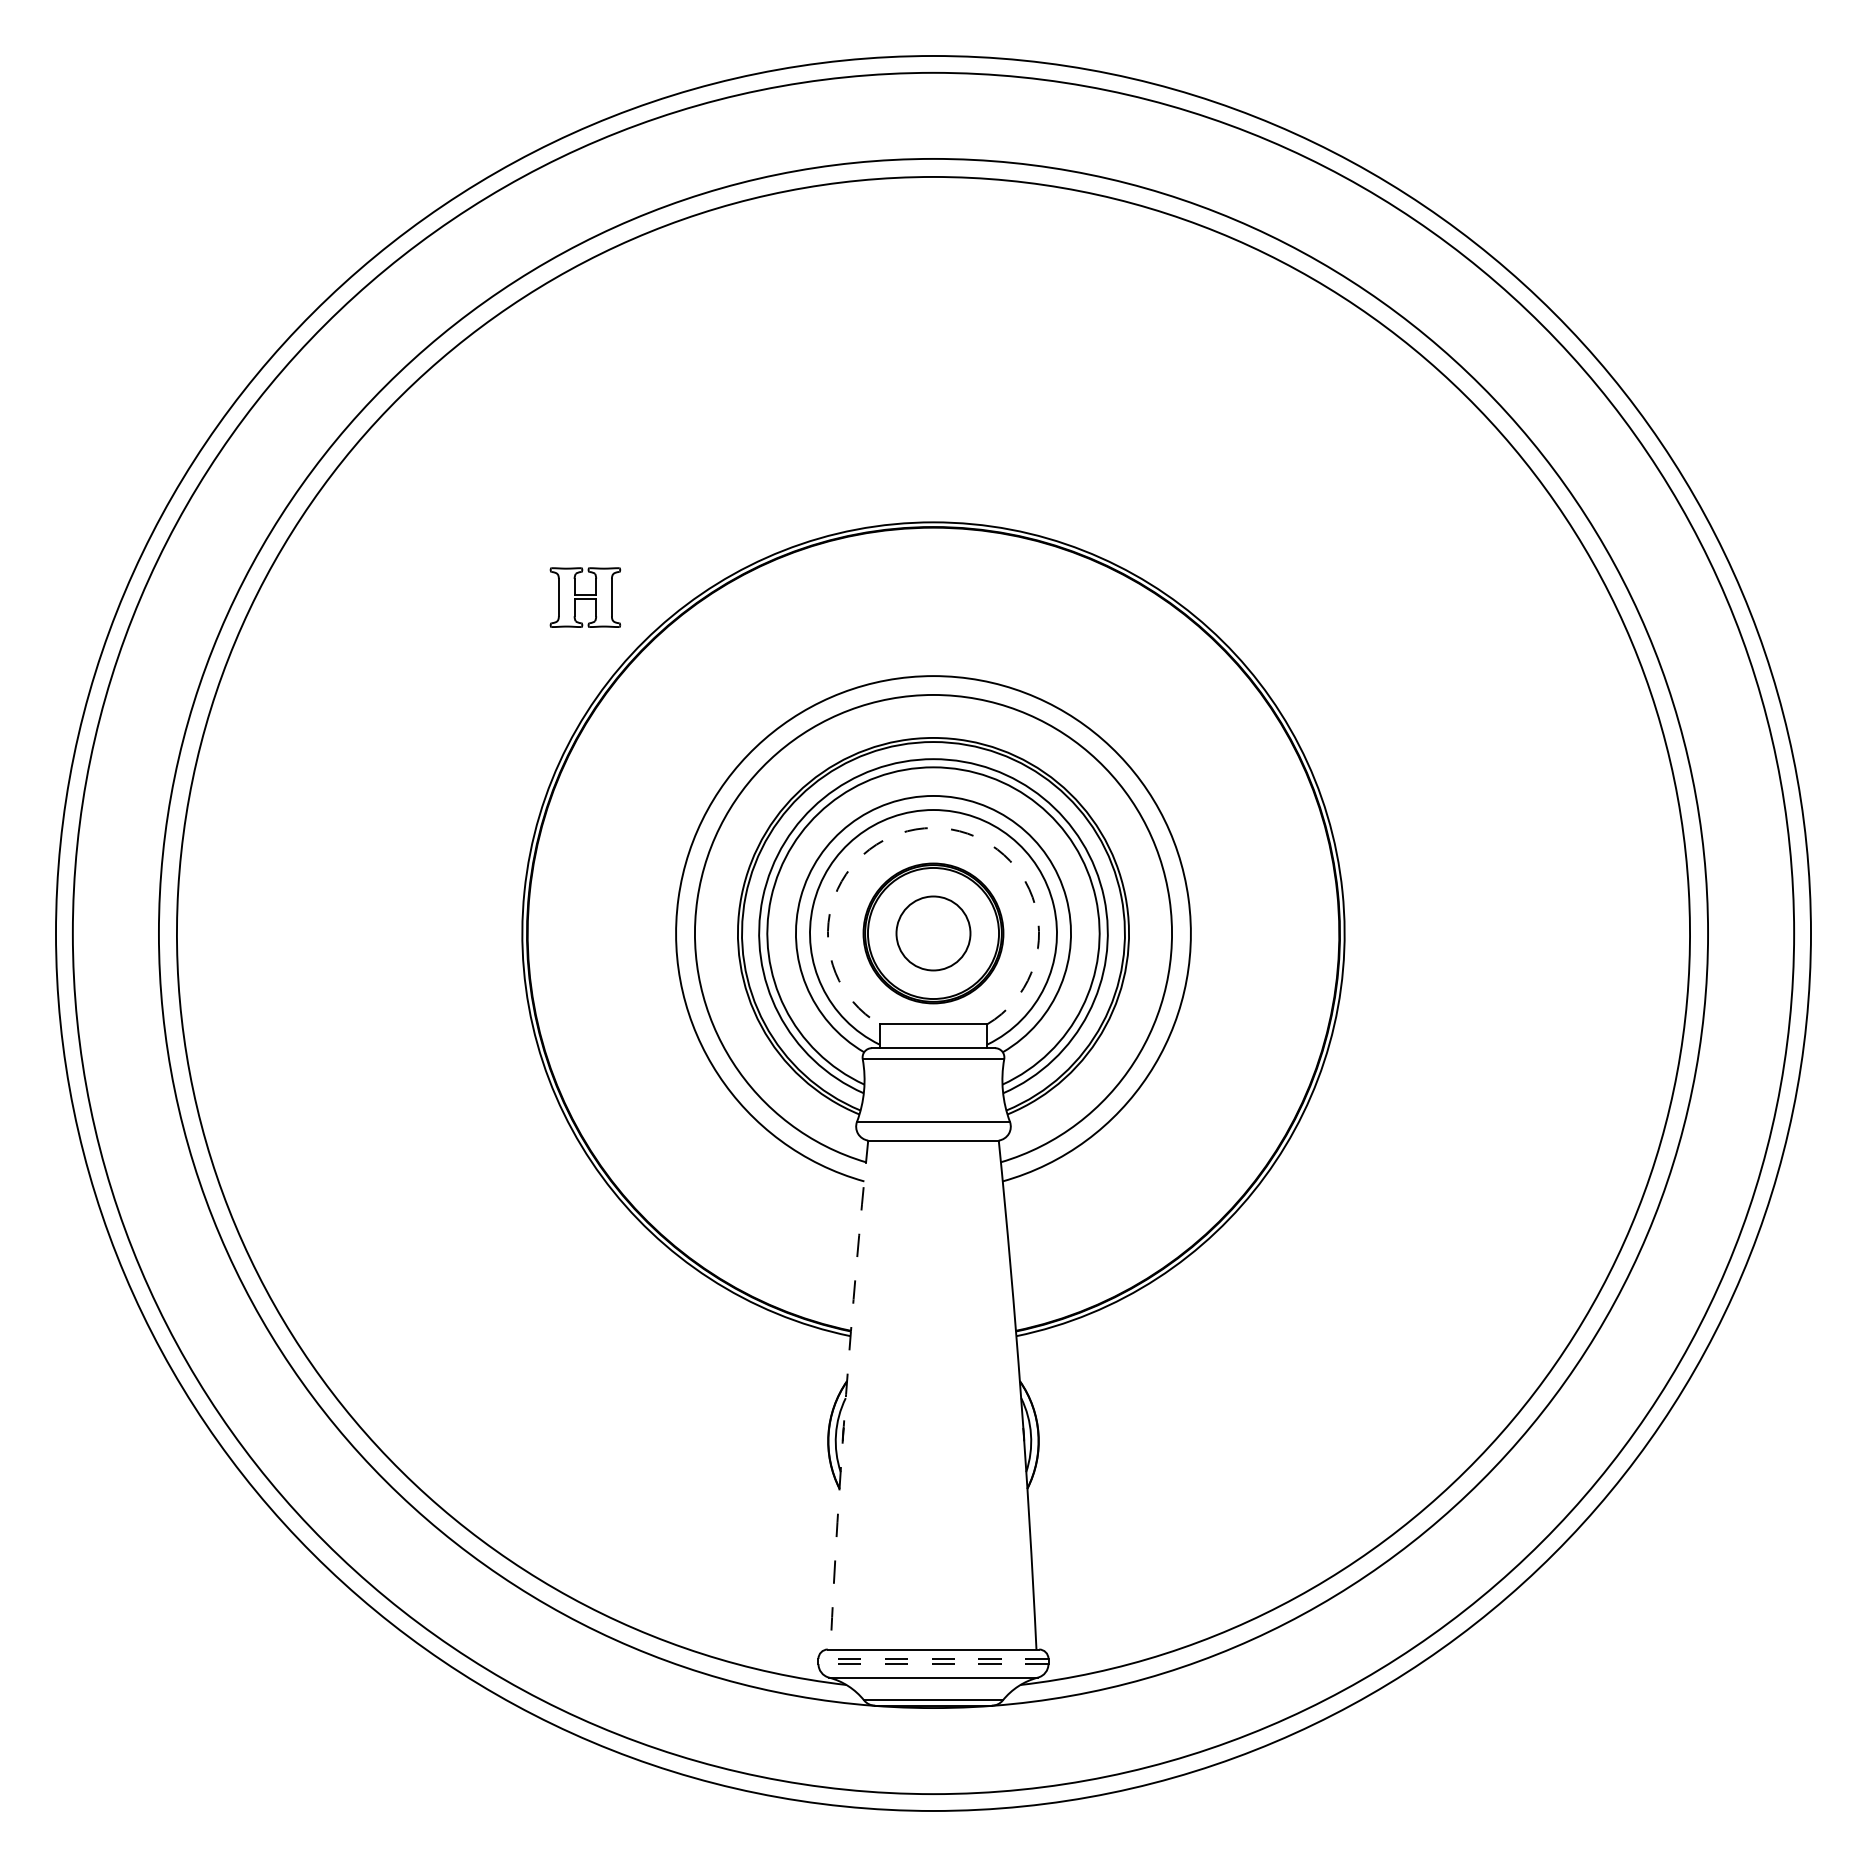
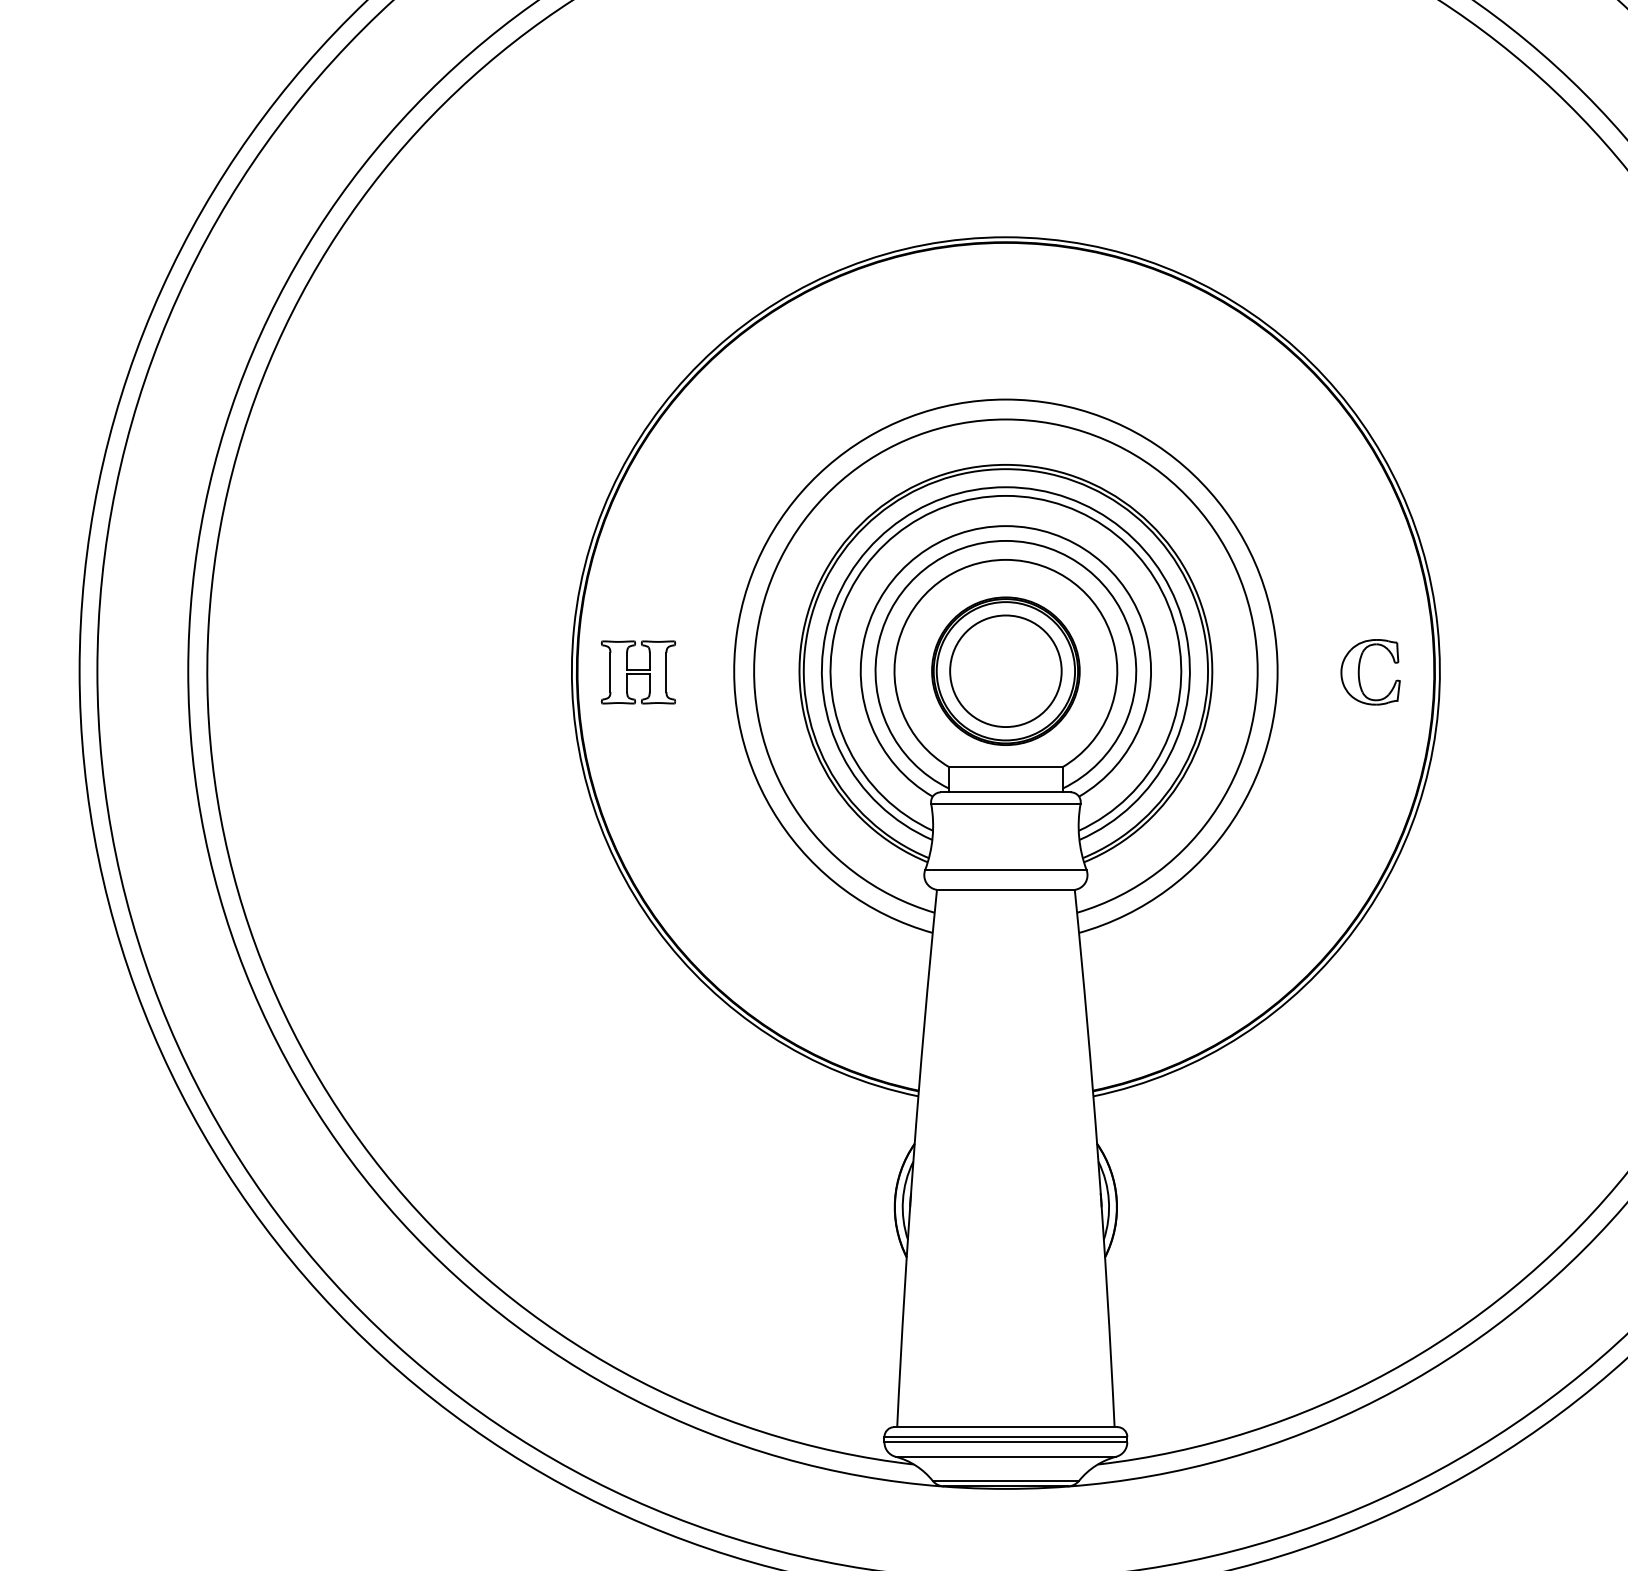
part: (585, 597) -> (638, 672), moved
arc: (933, 827) -> (1005, 559), dashed -> solid
circle: (933, 933) -> (1005, 671), size x1.43
part: (1268, 933) -> (1359, 671), added
arc: (846, 1394) -> (914, 1157), dashed -> solid
line: (932, 1658) -> (1004, 1436), dashed -> solid
line: (932, 1664) -> (1004, 1442), dashed -> solid

